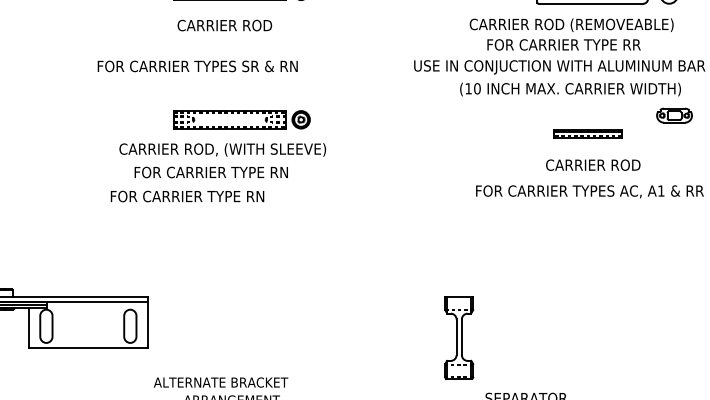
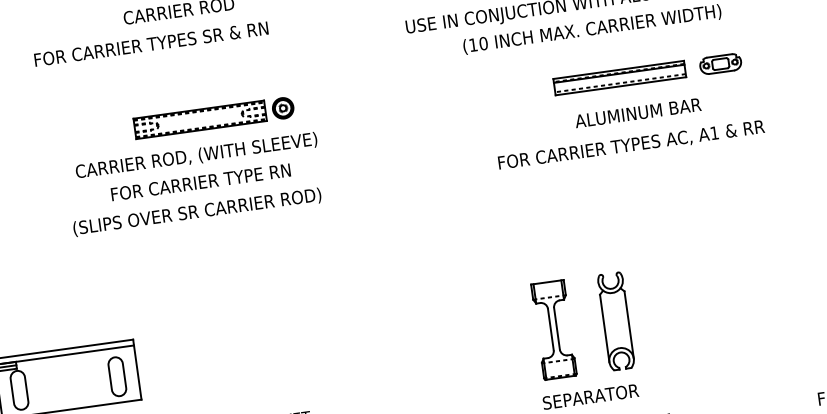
text: (197, 66) -> (151, 44), moved
part: (674, 115) -> (720, 63), moved
part: (587, 133) -> (619, 77), size x1.67
text: (599, 164) -> (638, 112), CARRIER ROD -> ALUMINUM BAR
text: (210, 172) -> (199, 182), moved
text: (216, 197) -> (197, 212), FOR CARRIER TYPE RN -> (SLIPS OVER SR CARRIER ROD)
part: (459, 337) -> (554, 329), moved
part: (556, 337) -> (616, 320), added

